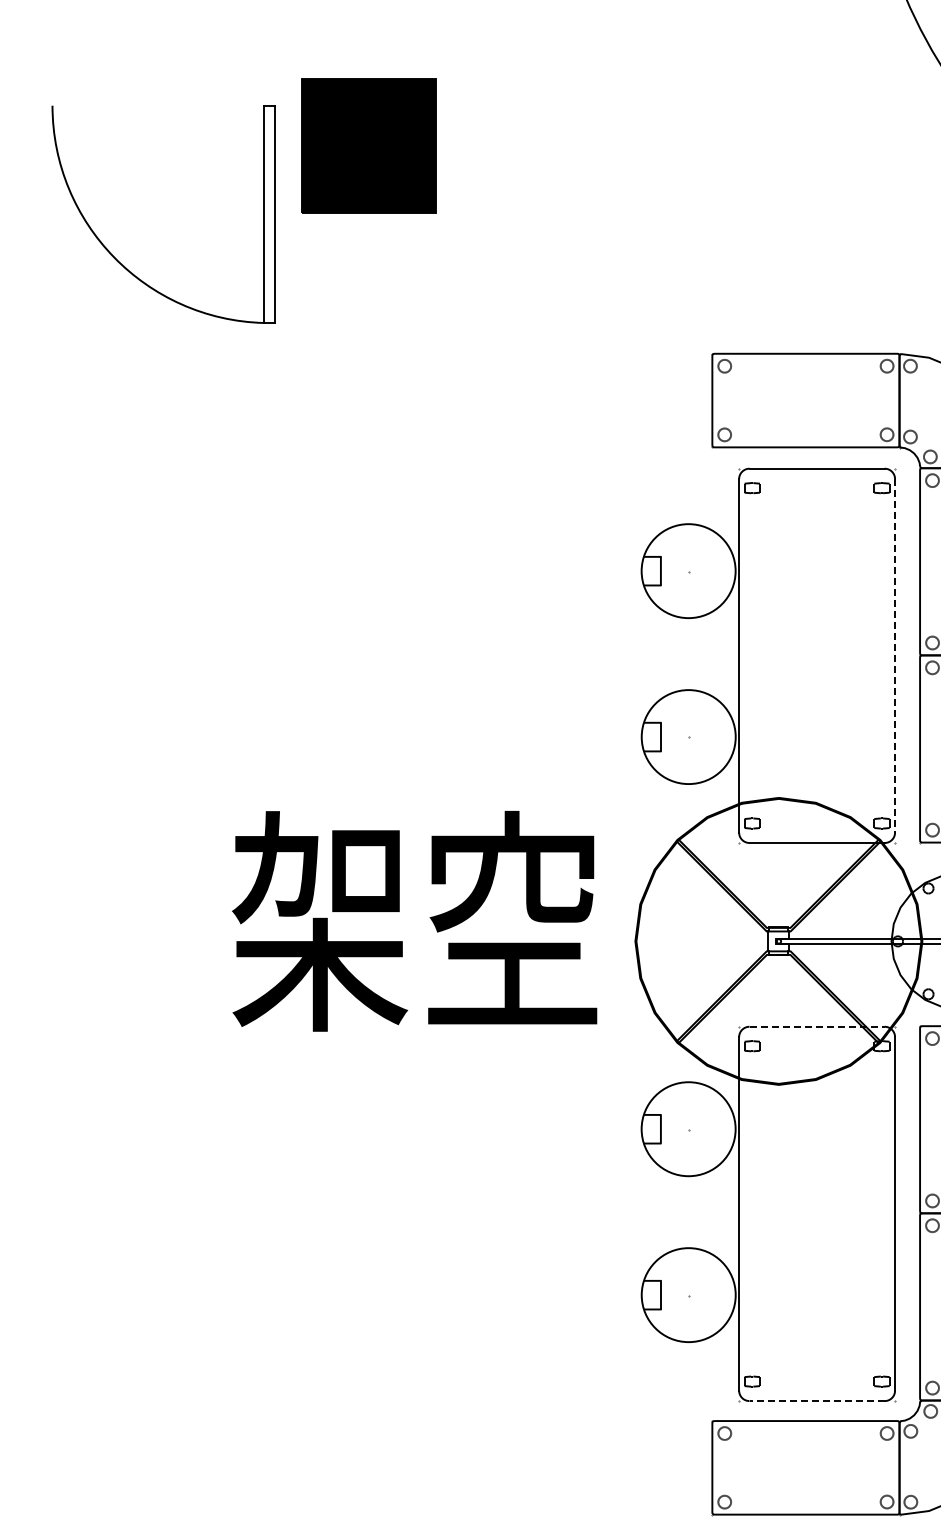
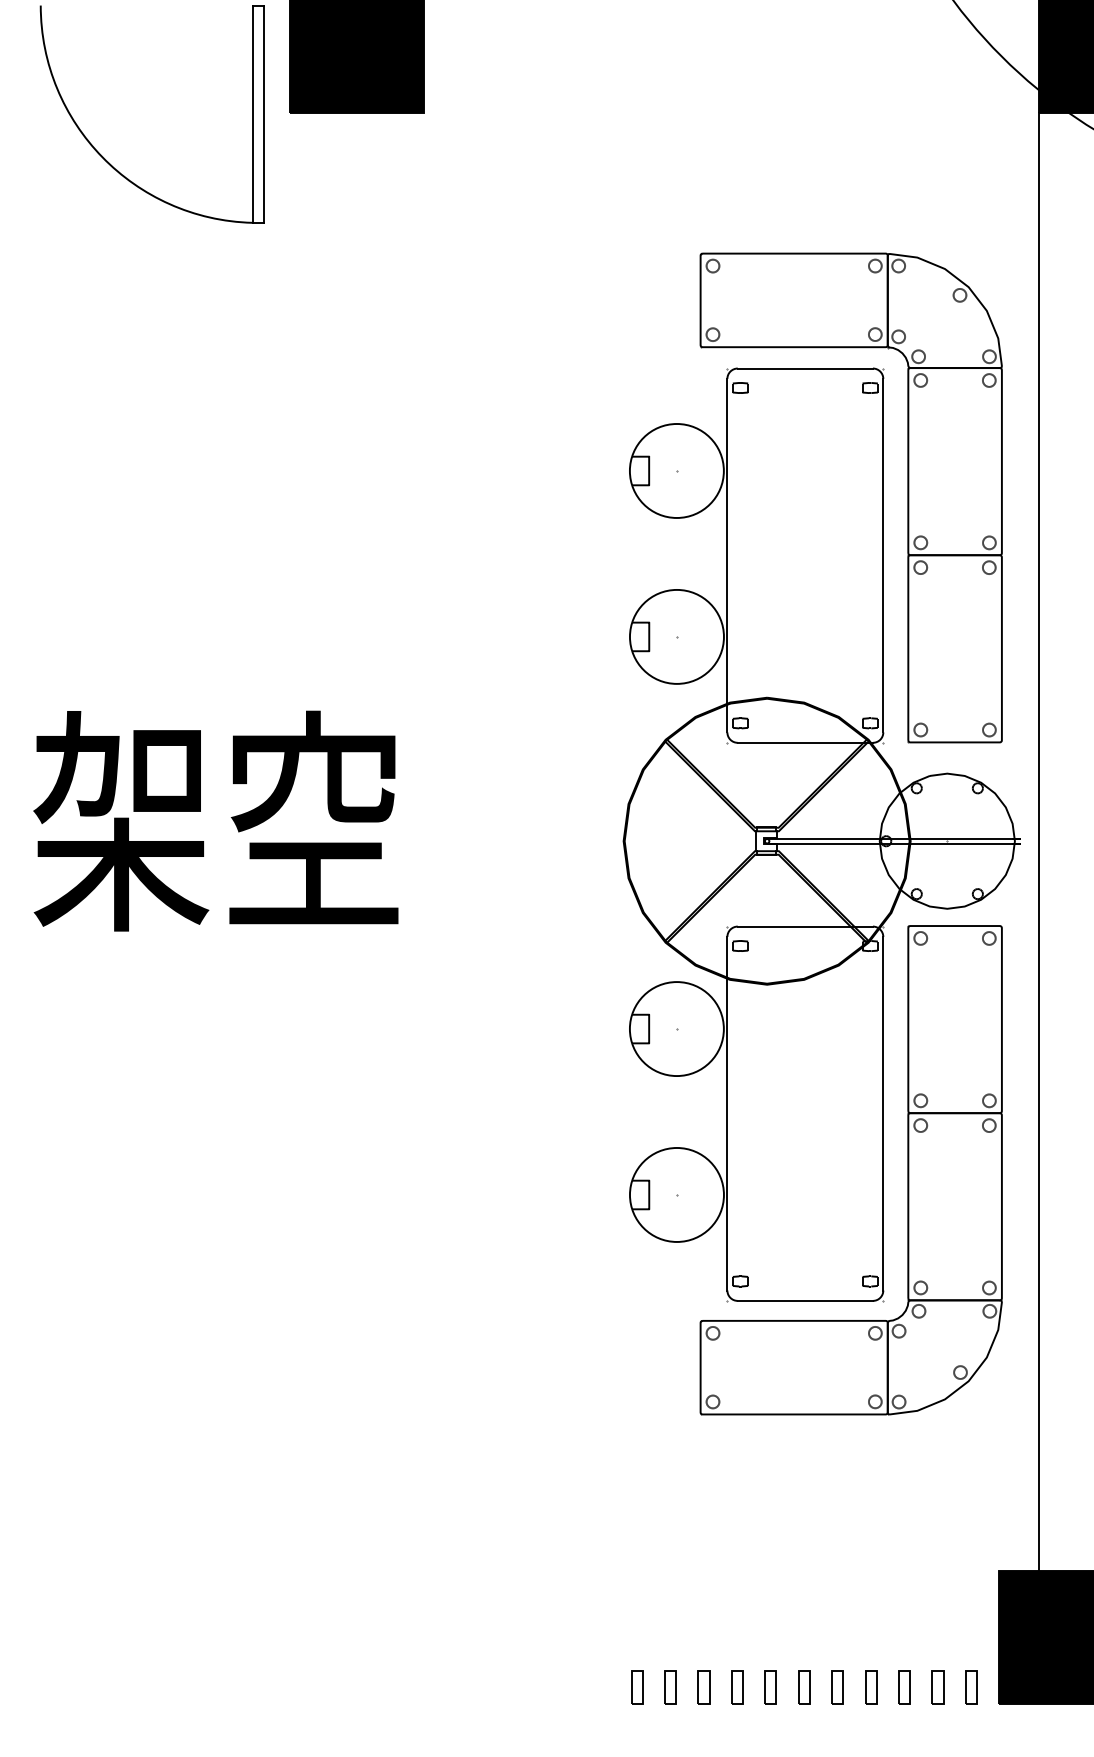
line: (895, 655) -> (883, 555), dashed -> solid
text: (414, 920) -> (215, 820), moved
line: (817, 1026) -> (805, 926), dashed -> solid
line: (817, 1400) -> (805, 1300), dashed -> solid

